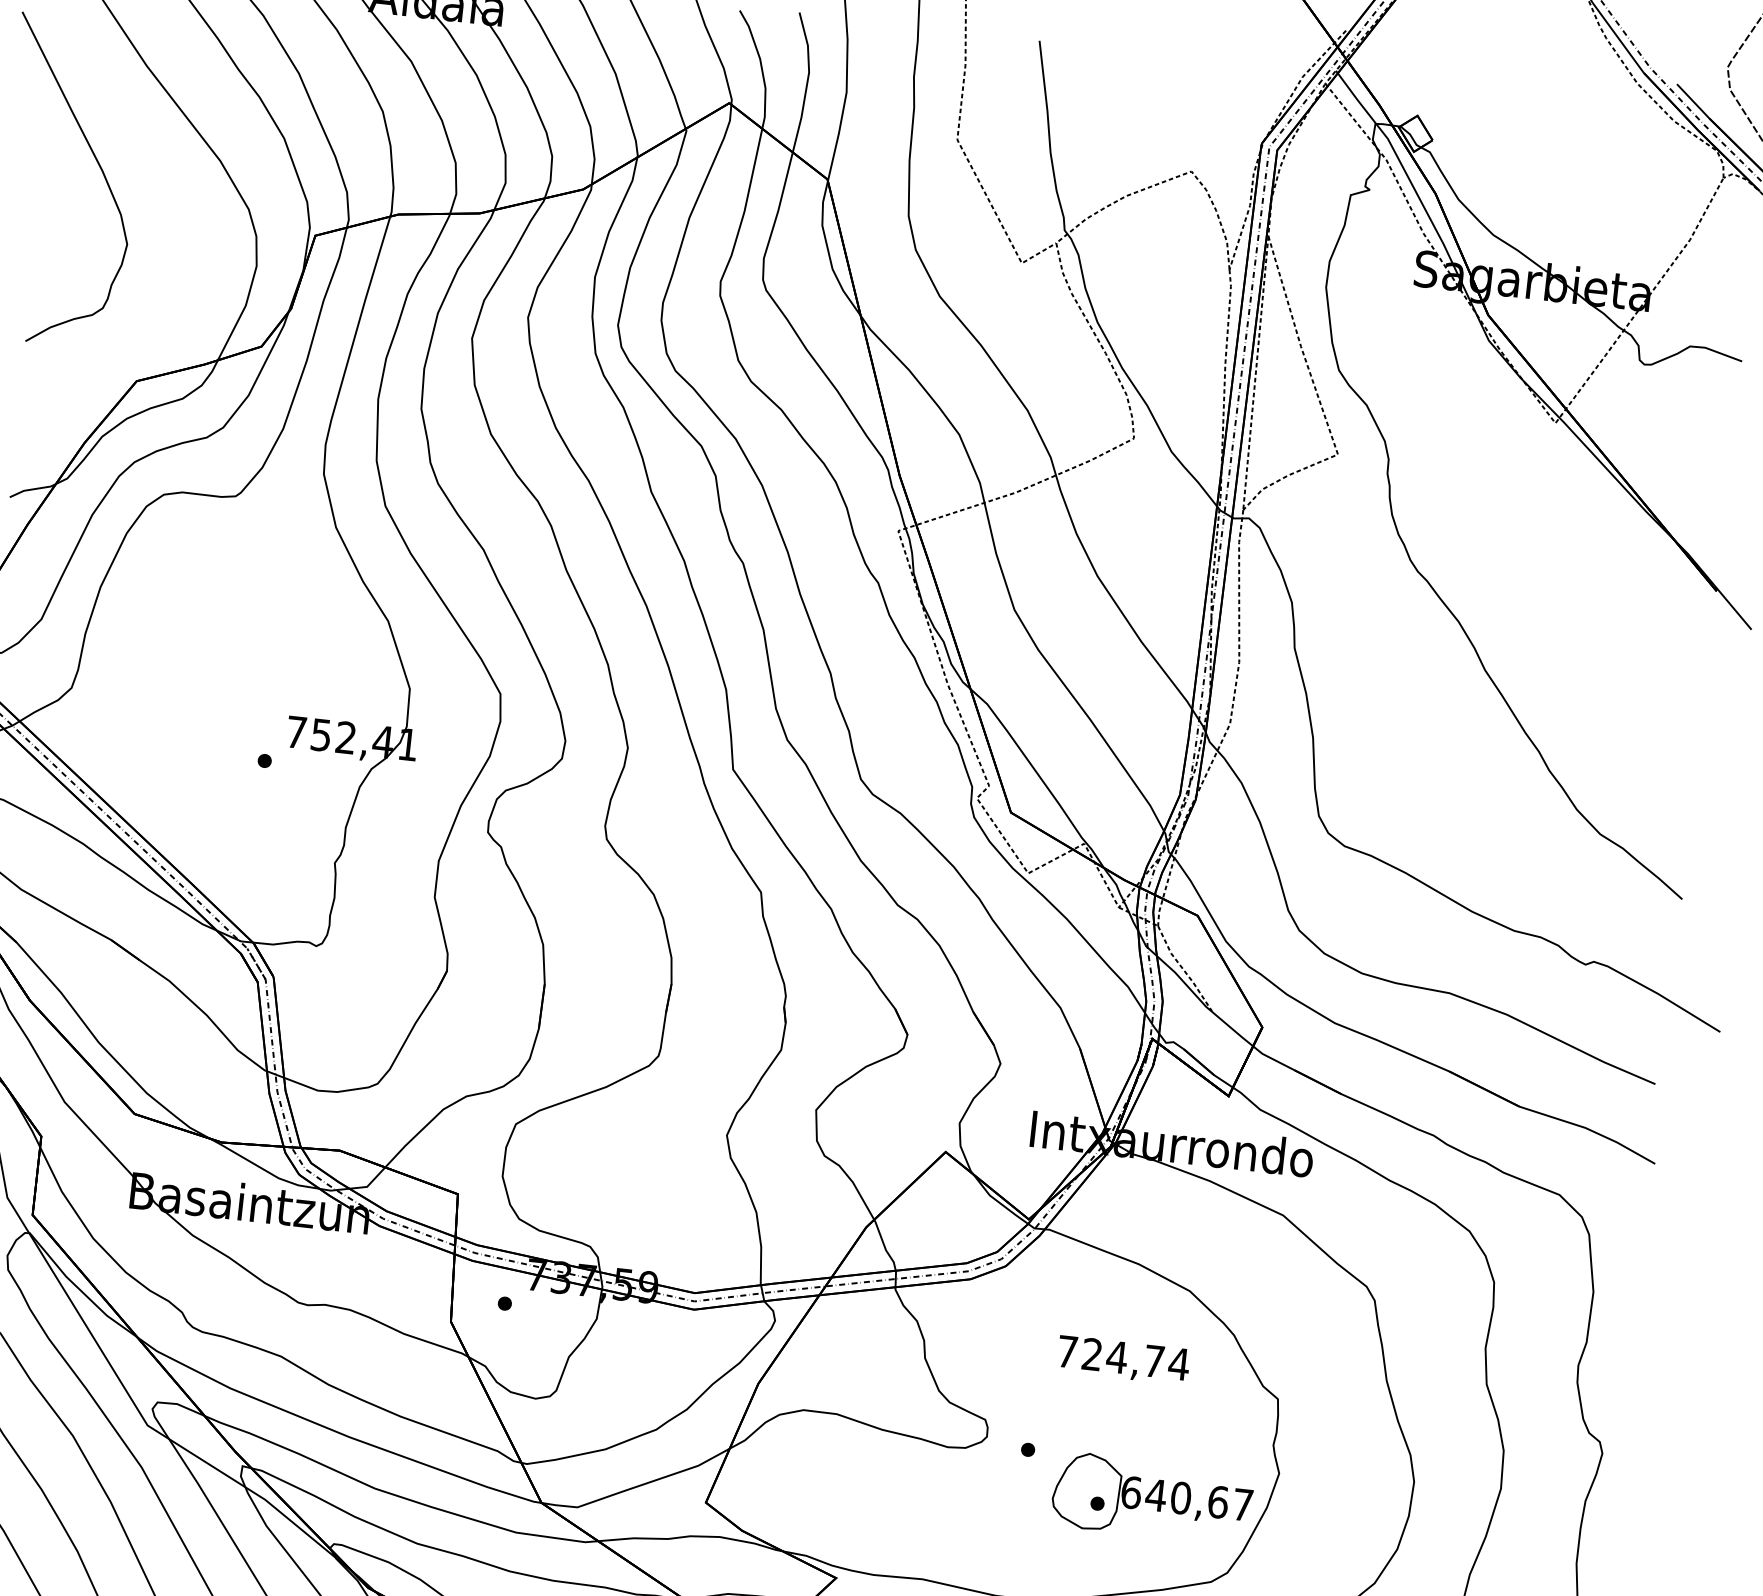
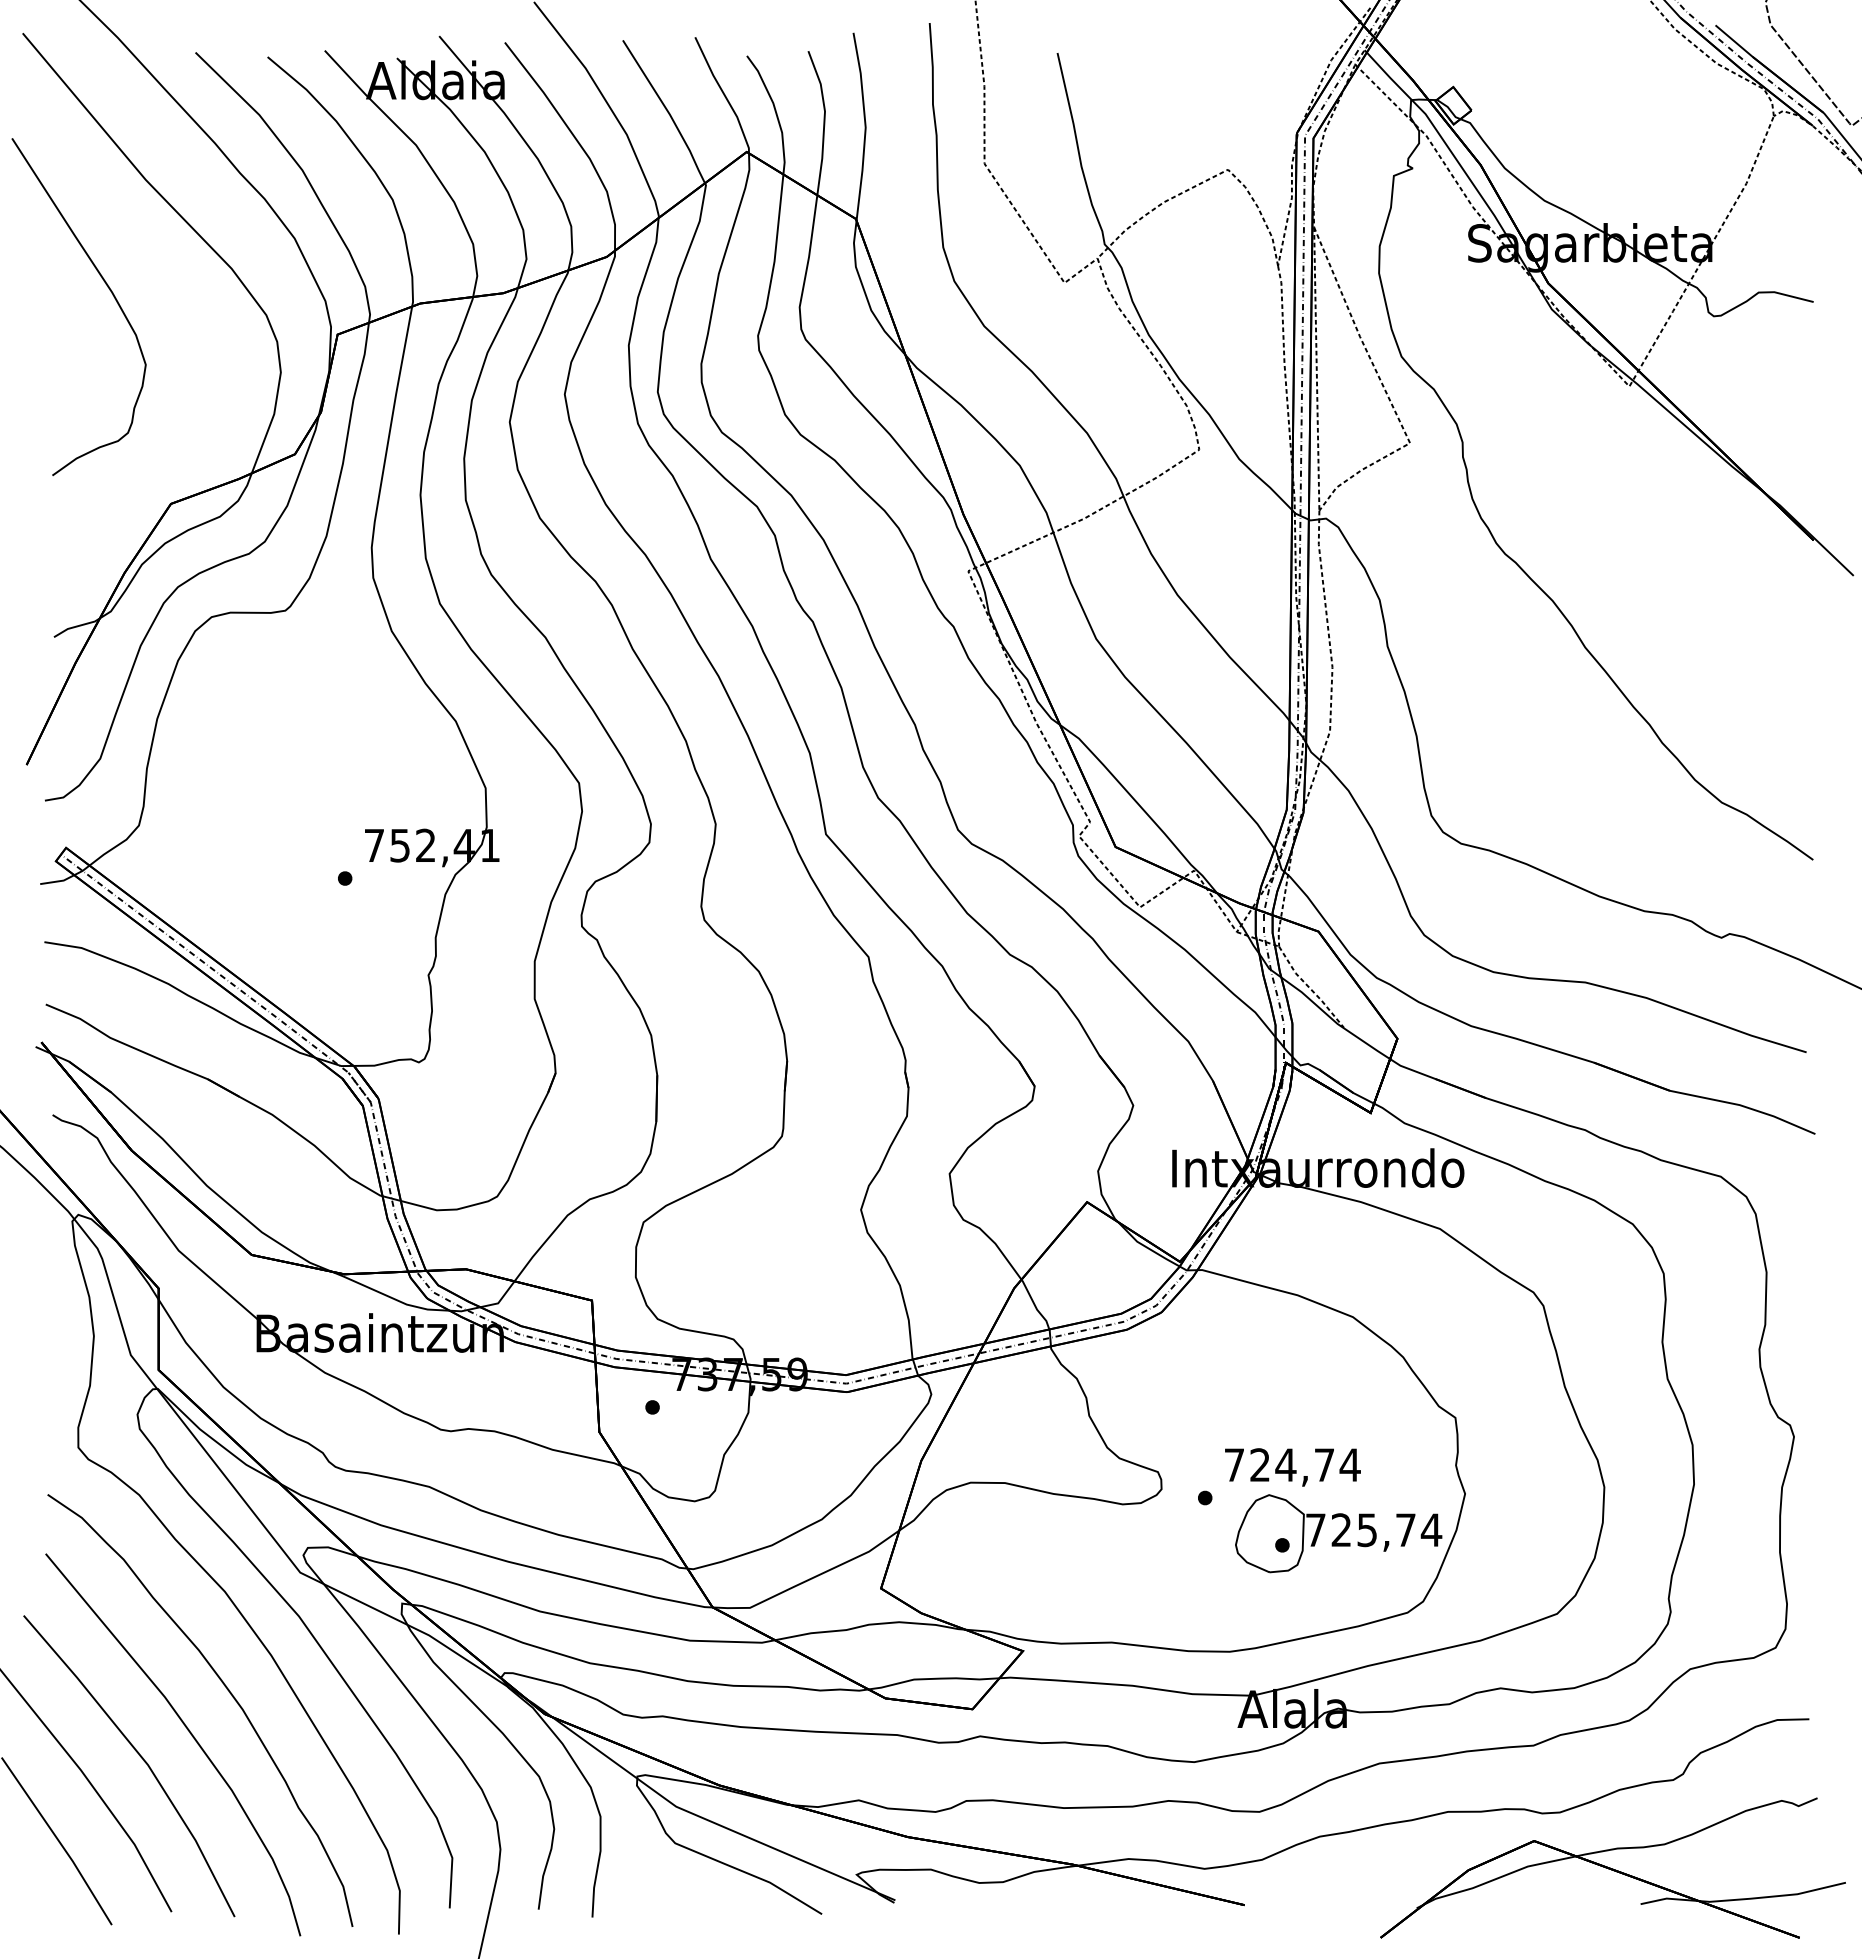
text: (1123, 1360) -> (1292, 1467), moved
text: (1187, 1499) -> (1374, 1530), 640,67 -> 725,74

